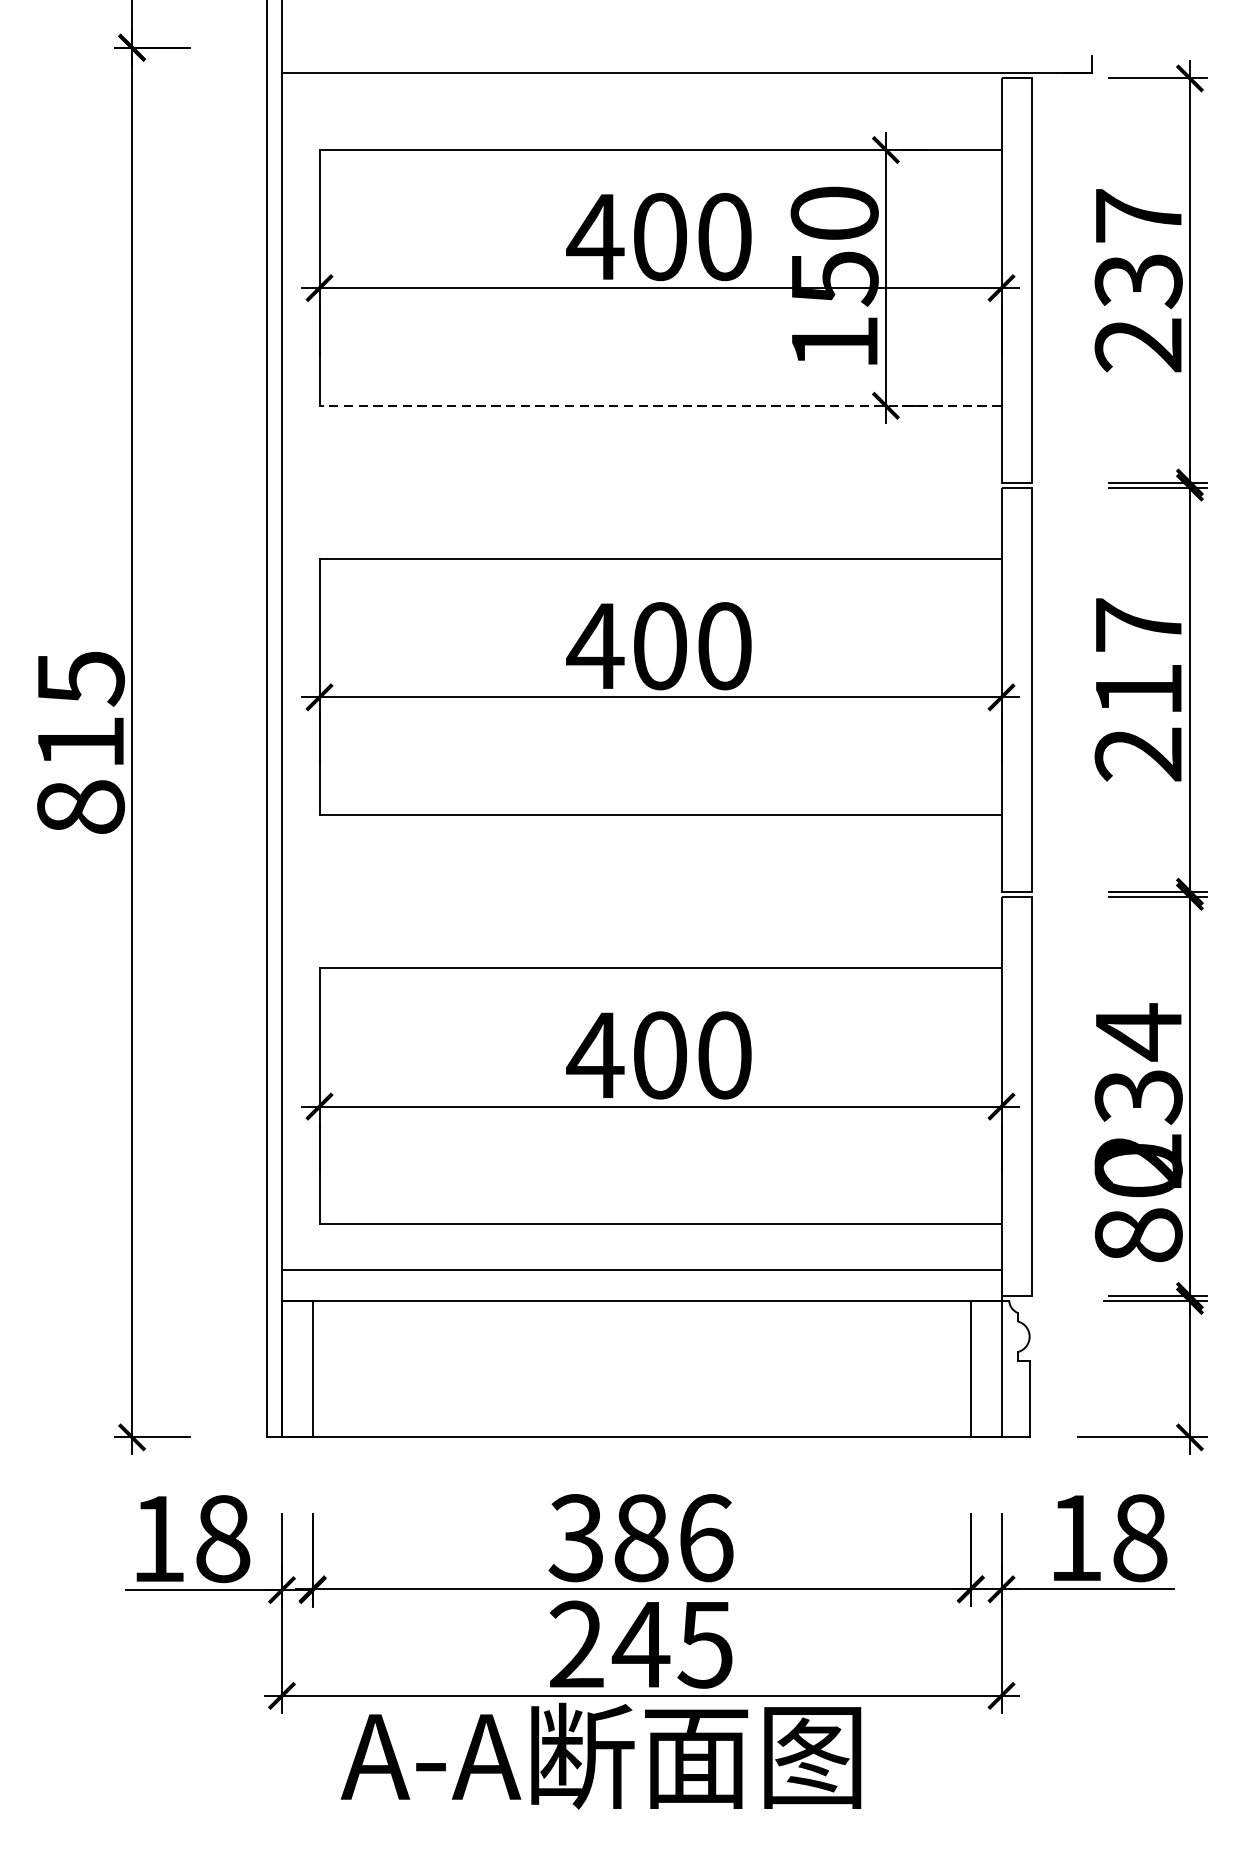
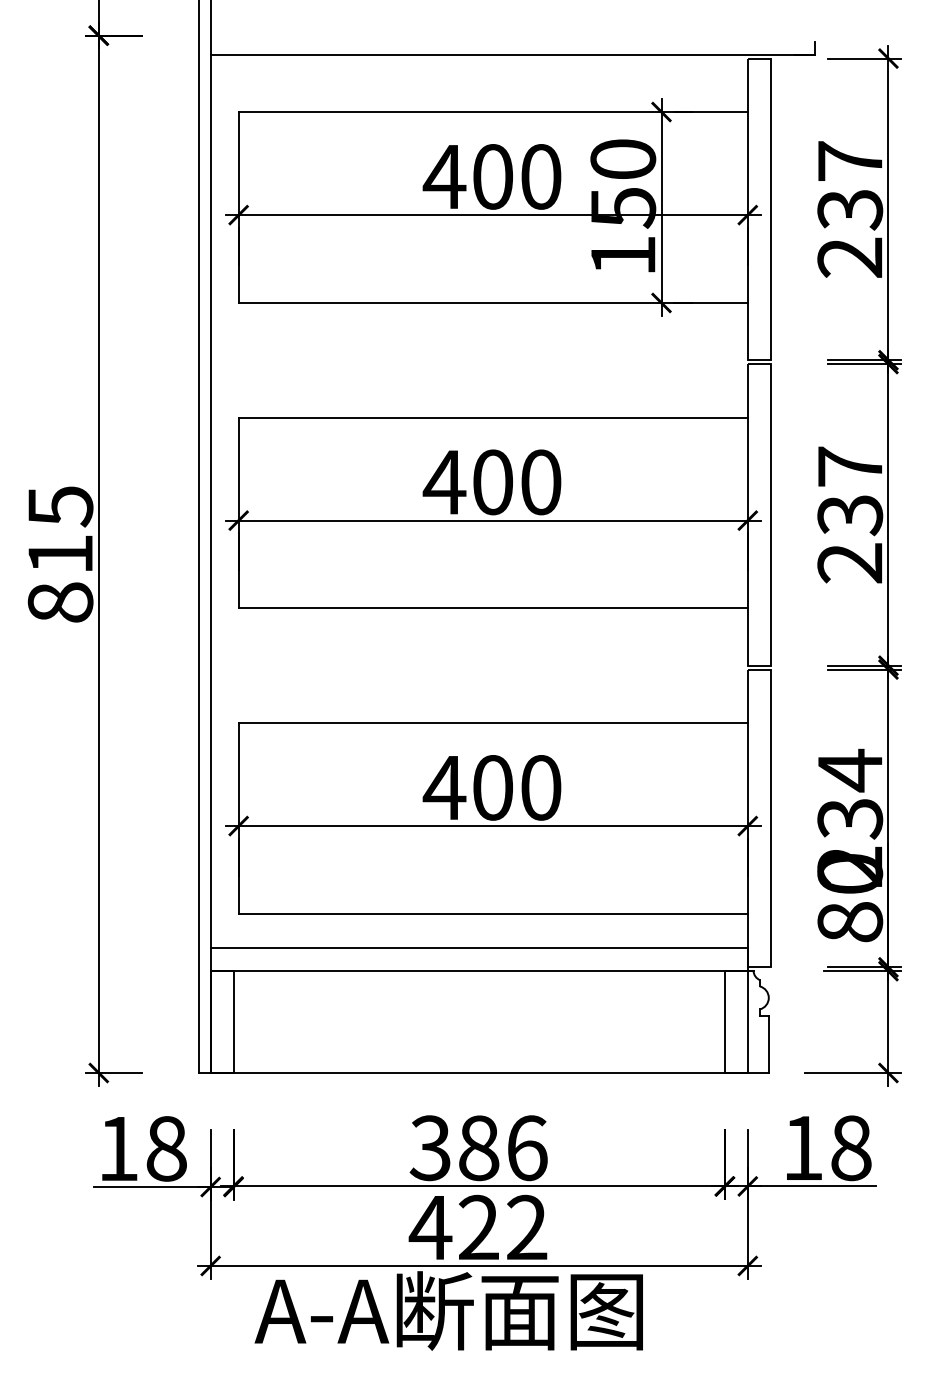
line: (660, 405) -> (493, 302), dashed -> solid
text: (1139, 690) -> (850, 515), 217 -> 237
text: (639, 1644) -> (477, 1227), 245 -> 422

